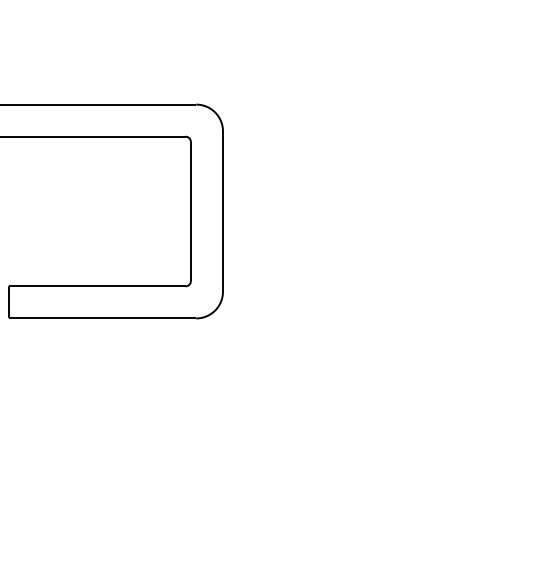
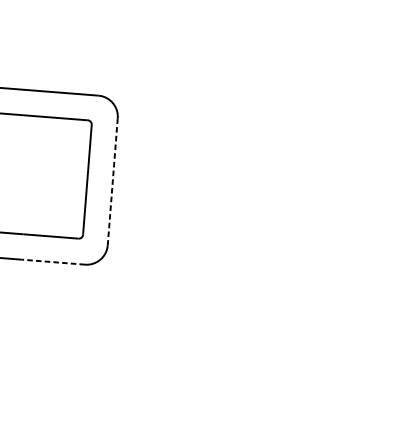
line: (222, 212) -> (112, 182), solid -> dashed
line: (155, 318) -> (52, 262), solid -> dashed

